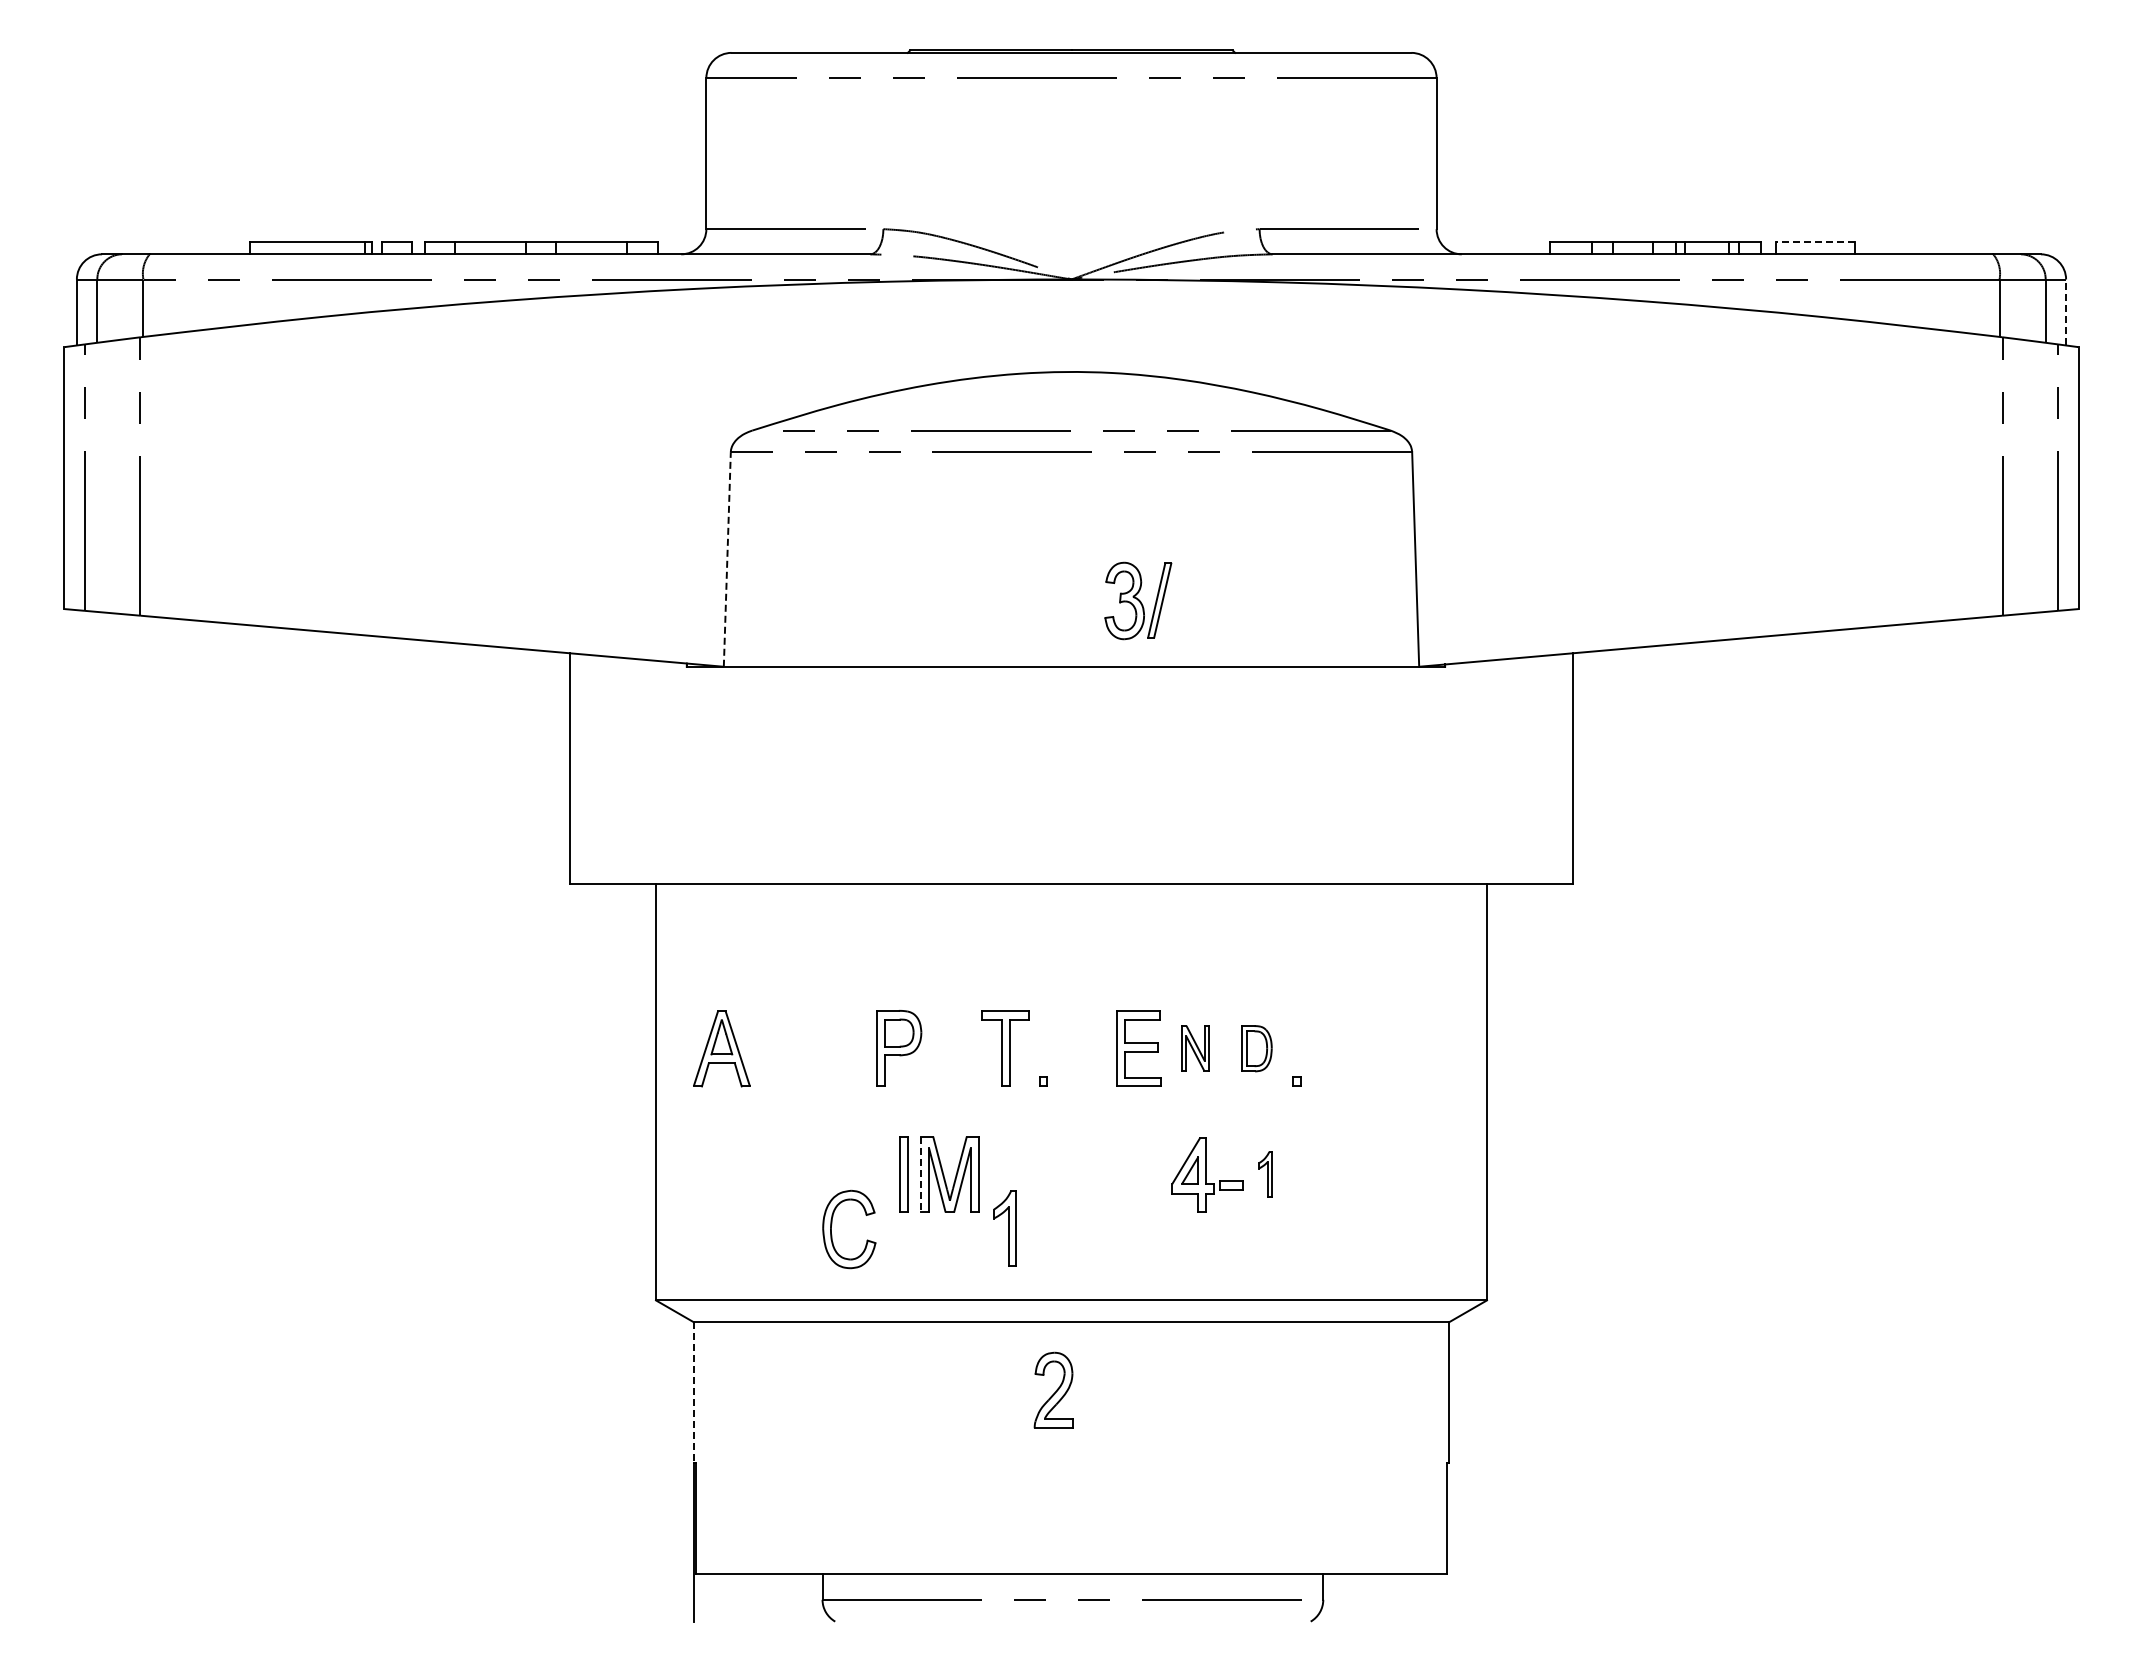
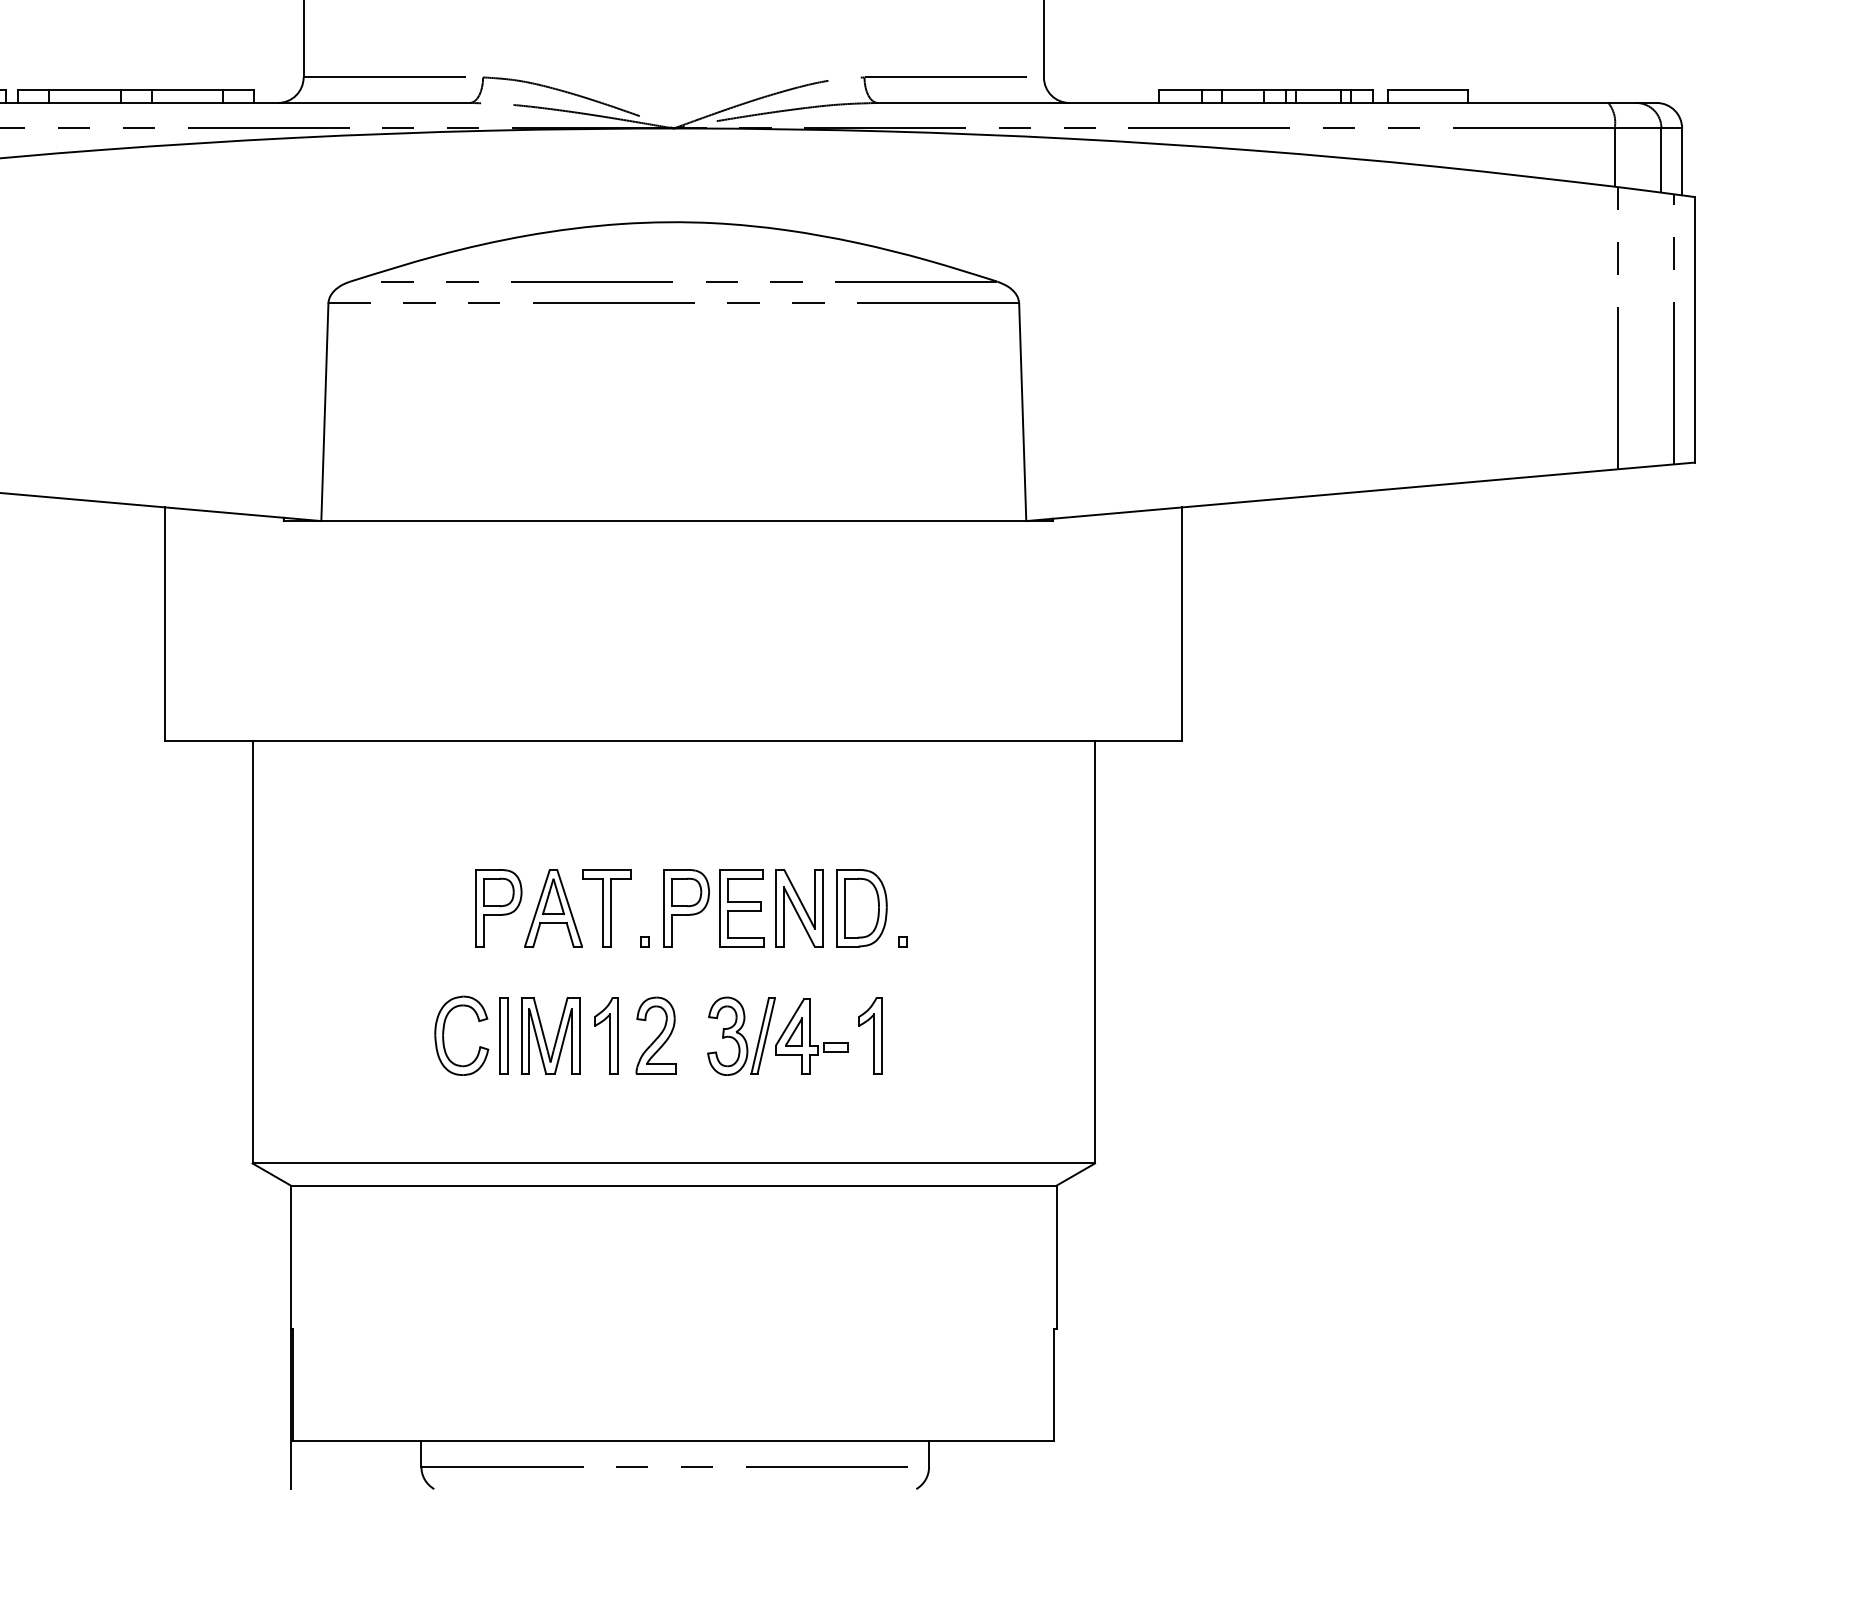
line: (1815, 241) -> (1428, 89), dashed -> solid
line: (2066, 312) -> (1682, 161), dashed -> solid
line: (727, 558) -> (325, 411), dashed -> solid
part: (1138, 600) -> (741, 1035), moved
part: (721, 1048) -> (553, 908), moved
part: (1084, 1048) -> (686, 908), added
part: (1195, 1048) -> (799, 908), size x1.67
part: (1256, 1048) -> (861, 908), size x1.67
line: (921, 1174) -> (521, 1035), dashed -> solid
part: (1265, 1174) -> (870, 1035), size x1.67
part: (832, 1224) -> (444, 1030), moved
part: (1004, 1228) -> (605, 1035), moved
part: (1053, 1389) -> (655, 1034), moved
line: (693, 1392) -> (290, 1256), dashed -> solid

